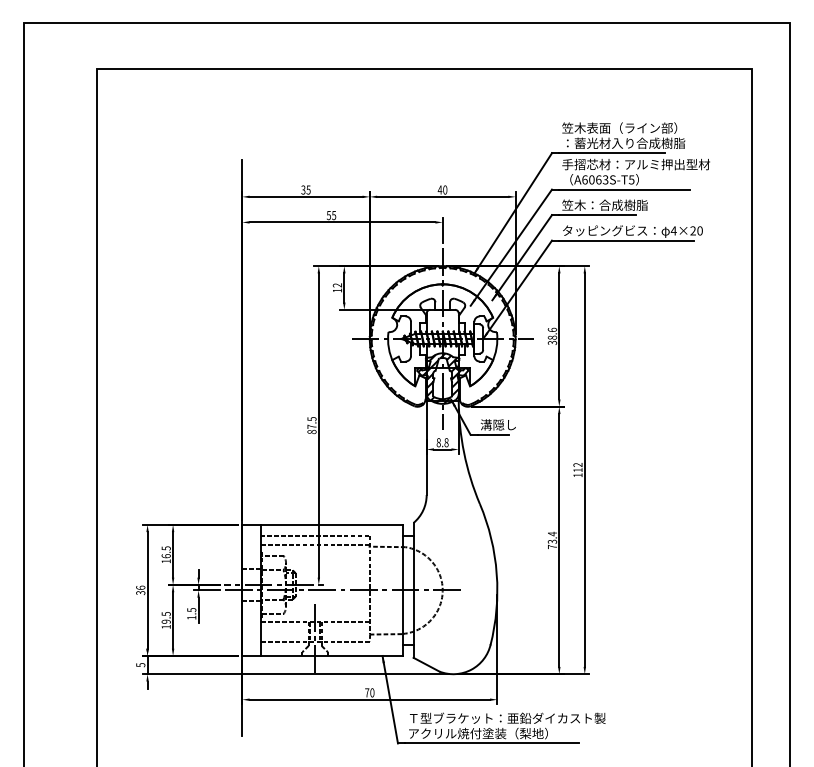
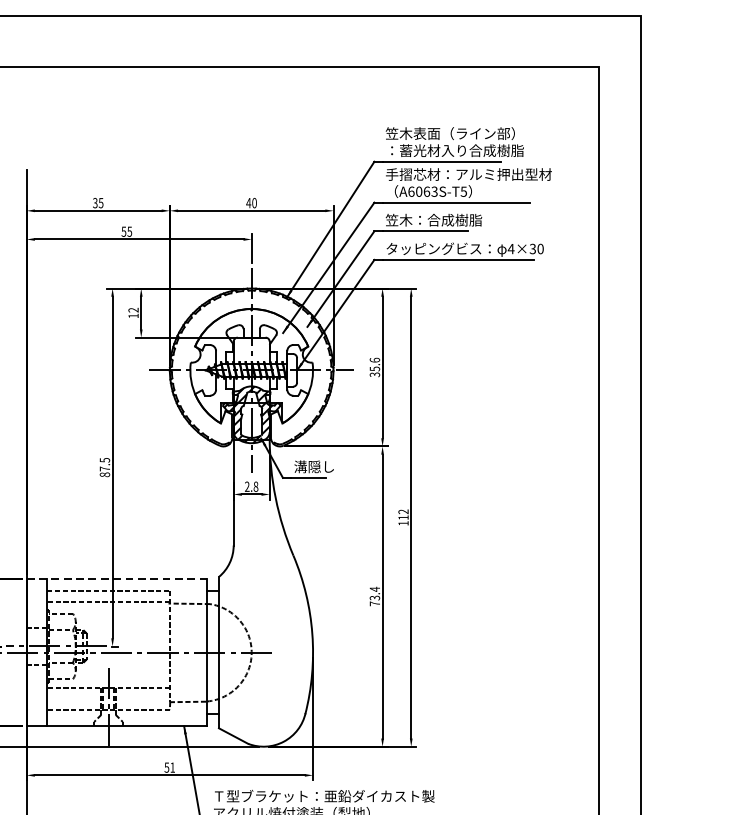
text: (692, 231) -> (532, 249), 4×20 -> 4×30
text: (552, 337) -> (374, 368), 38.6 -> 35.6
text: (438, 442) -> (246, 486), 8.8 -> 2.8
line: (322, 524) -> (116, 578), solid -> dashed
text: (369, 692) -> (169, 767), 70 -> 51

